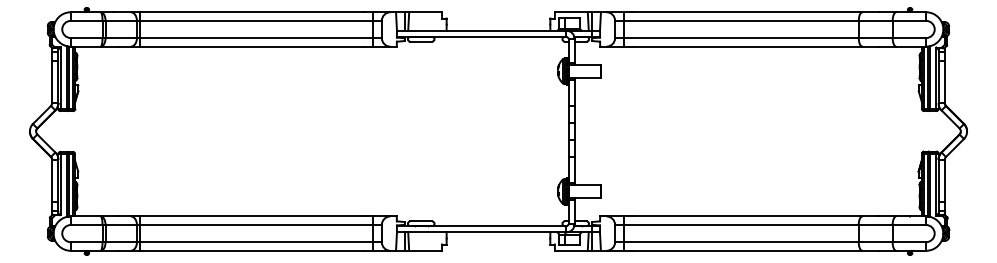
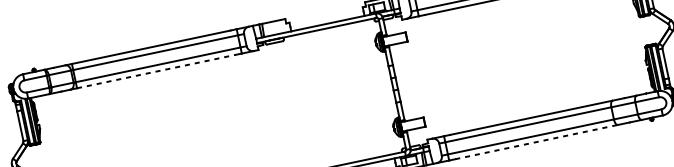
line: (252, 46) -> (156, 71), solid -> dashed
line: (746, 250) -> (535, 142), solid -> dashed

